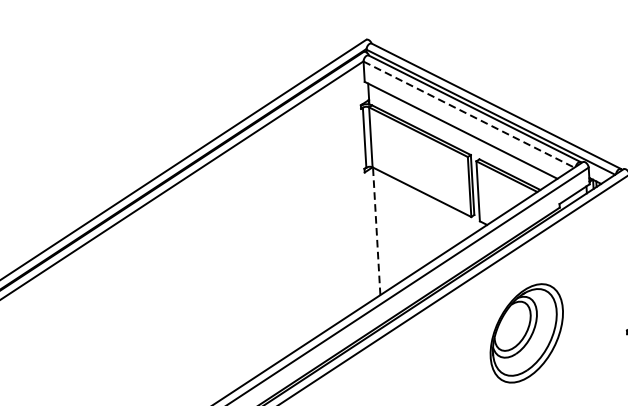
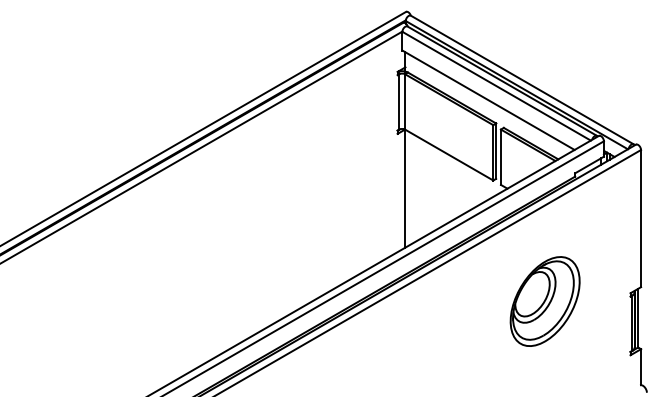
line: (468, 114) -> (496, 86), dashed -> solid
line: (376, 231) -> (405, 188), dashed -> solid
part: (526, 333) -> (544, 301), moved

